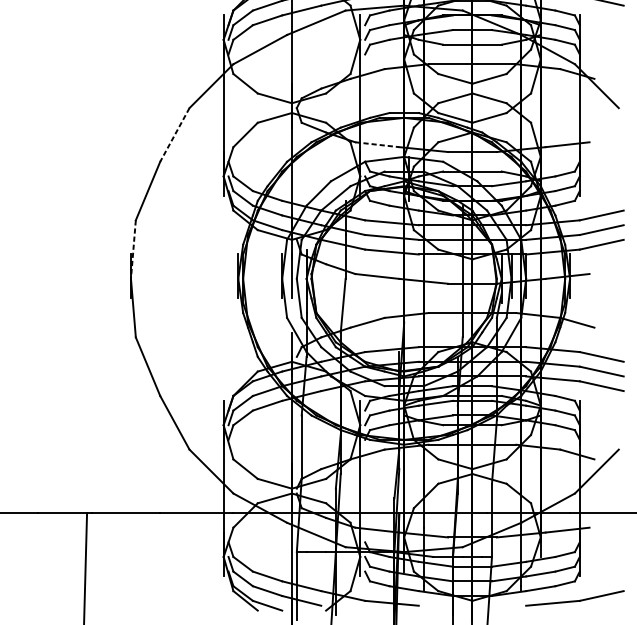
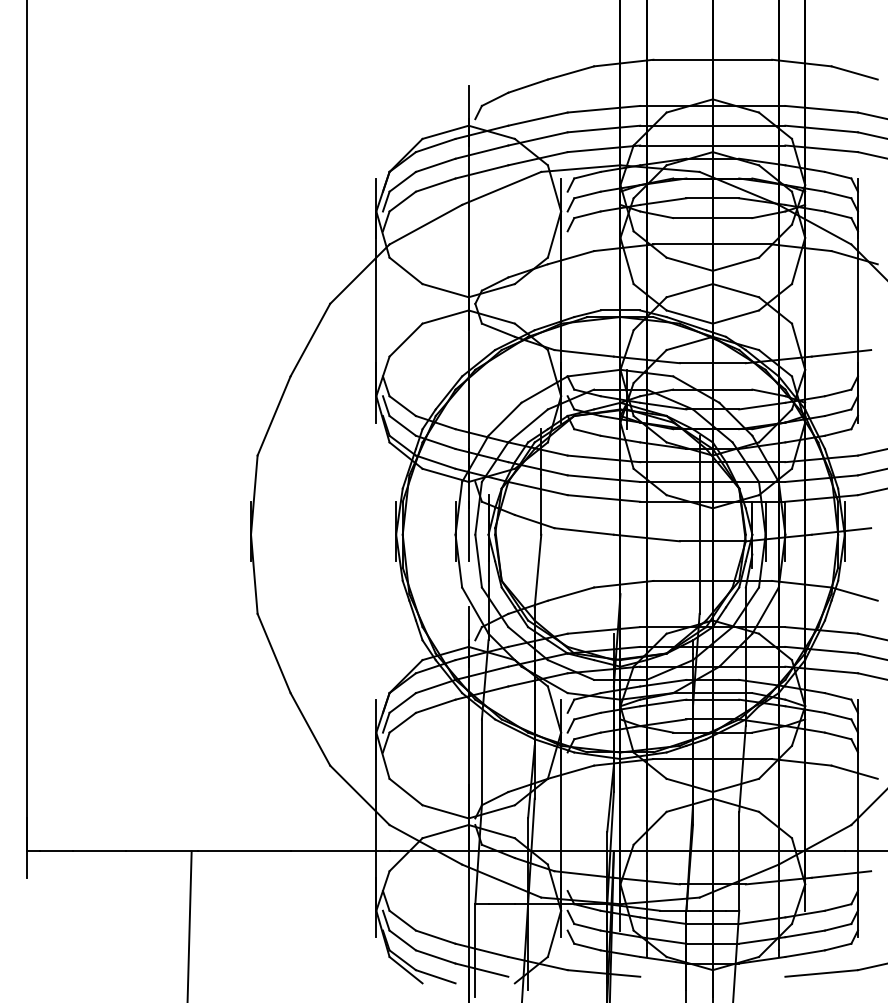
line: (174, 135) -> (310, 340), dashed -> solid
line: (377, 144) -> (584, 353), dashed -> solid
line: (133, 249) -> (254, 495), dashed -> solid

